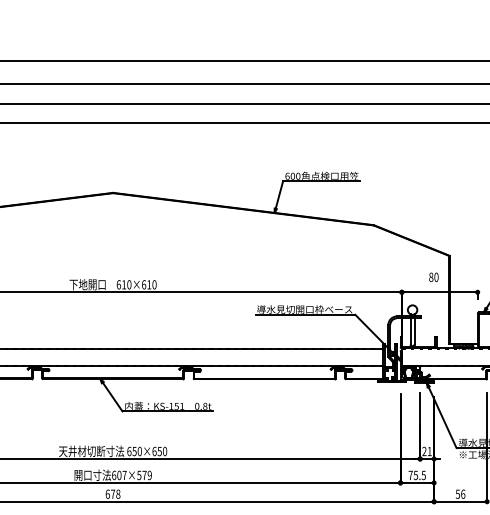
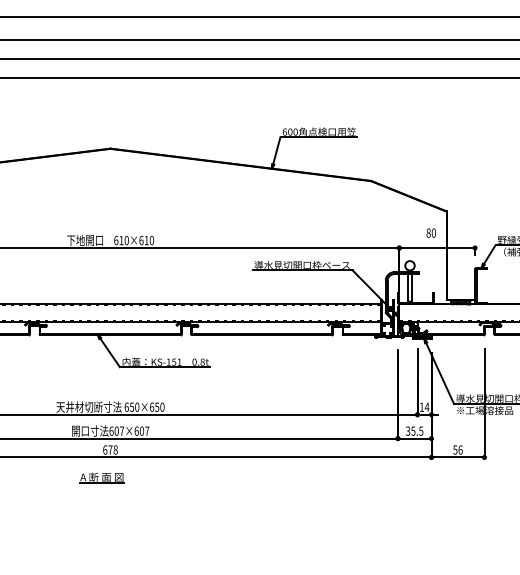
text: (427, 450) -> (424, 406), 21 -> 14
text: (144, 474) -> (141, 430), 607×579 -> 607×607
text: (411, 474) -> (408, 430), 75.5 -> 35.5

